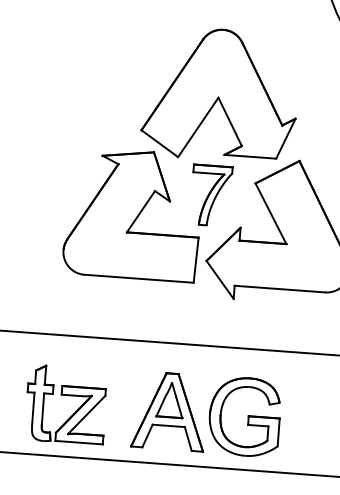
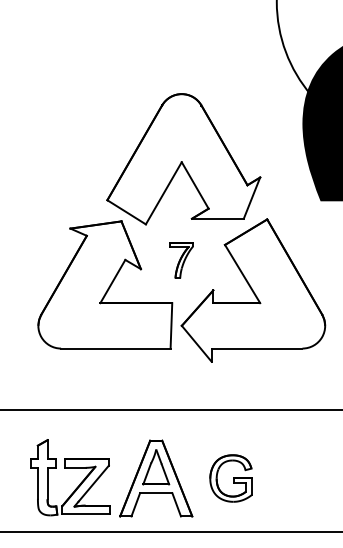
part: (210, 195) -> (181, 260), size x0.6
part: (66, 395) -> (70, 468), moved
part: (243, 416) -> (230, 478), size x0.6

